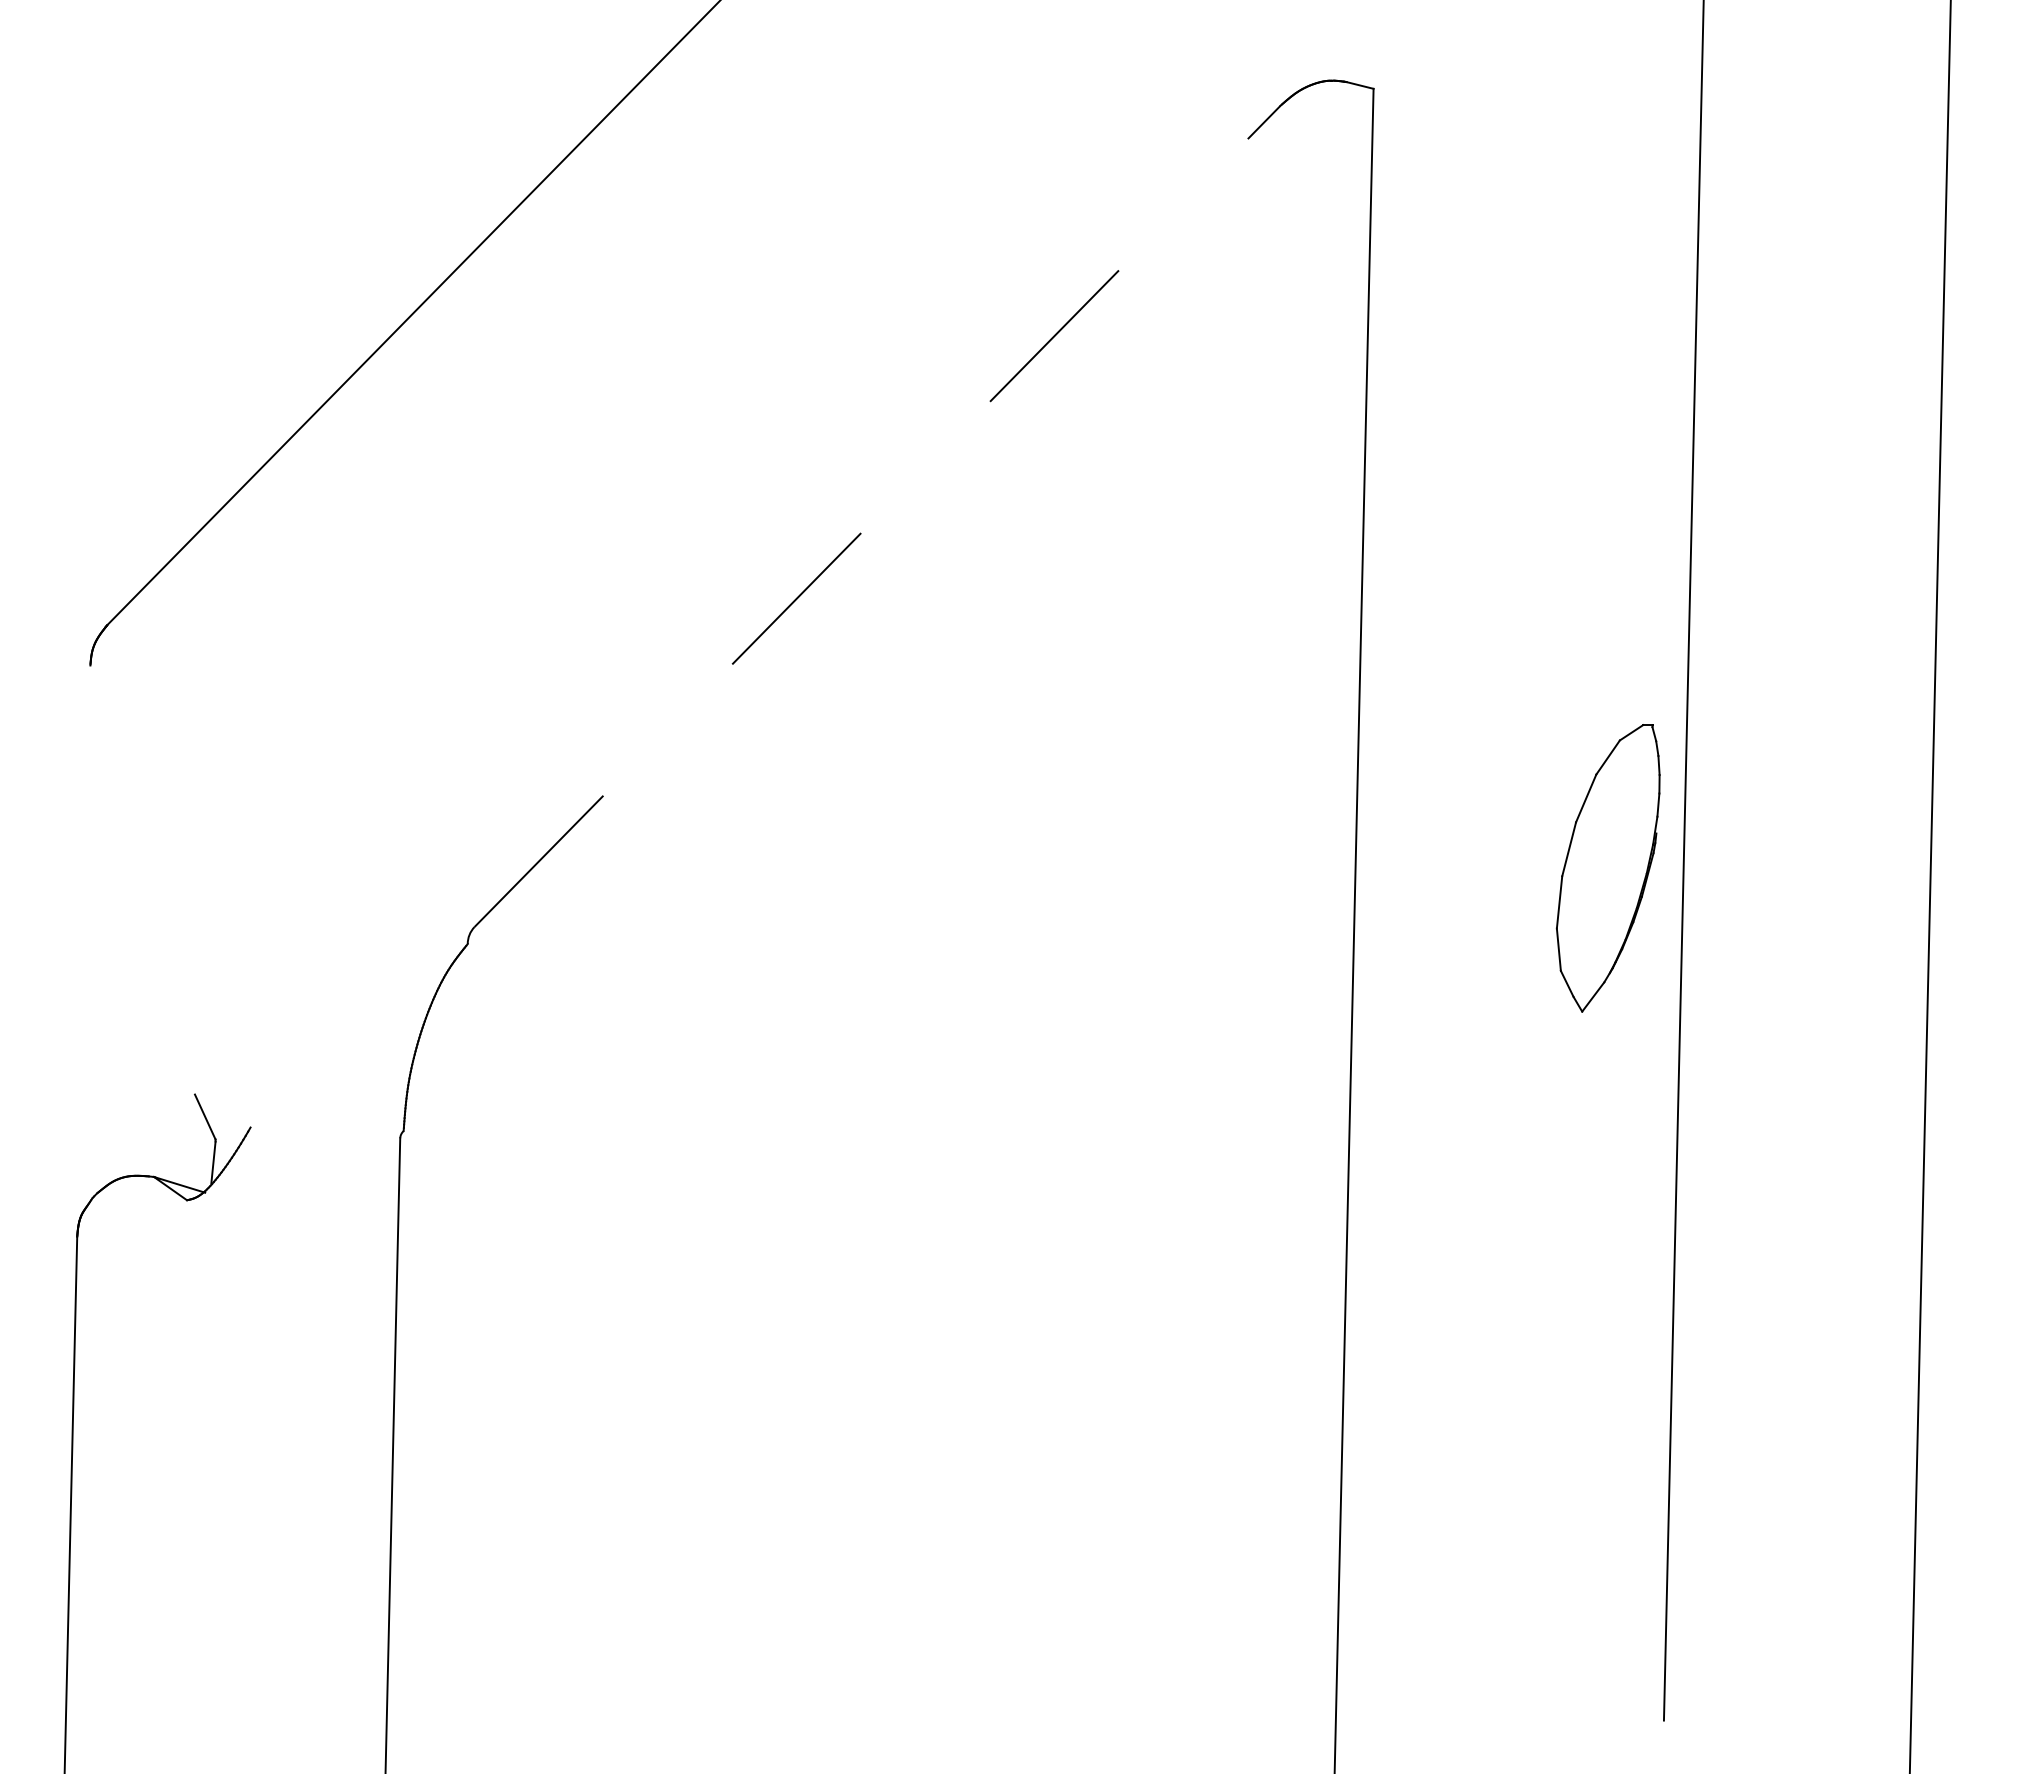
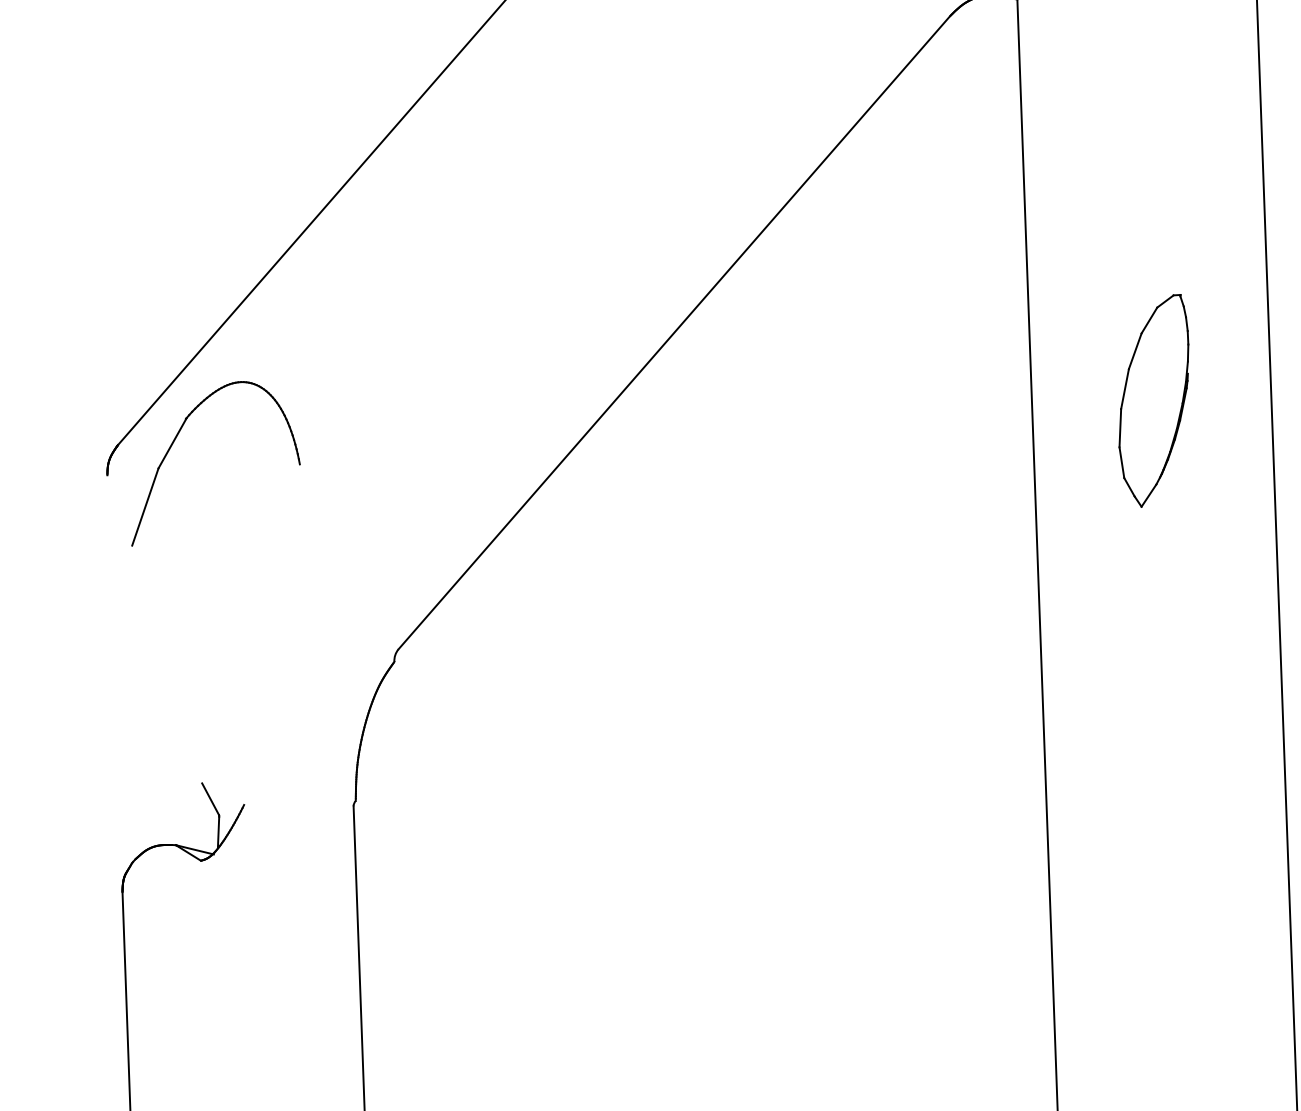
line: (877, 516) -> (674, 332), dashed -> solid
part: (186, 622) -> (175, 439), added
part: (1607, 868) -> (1153, 401), moved

